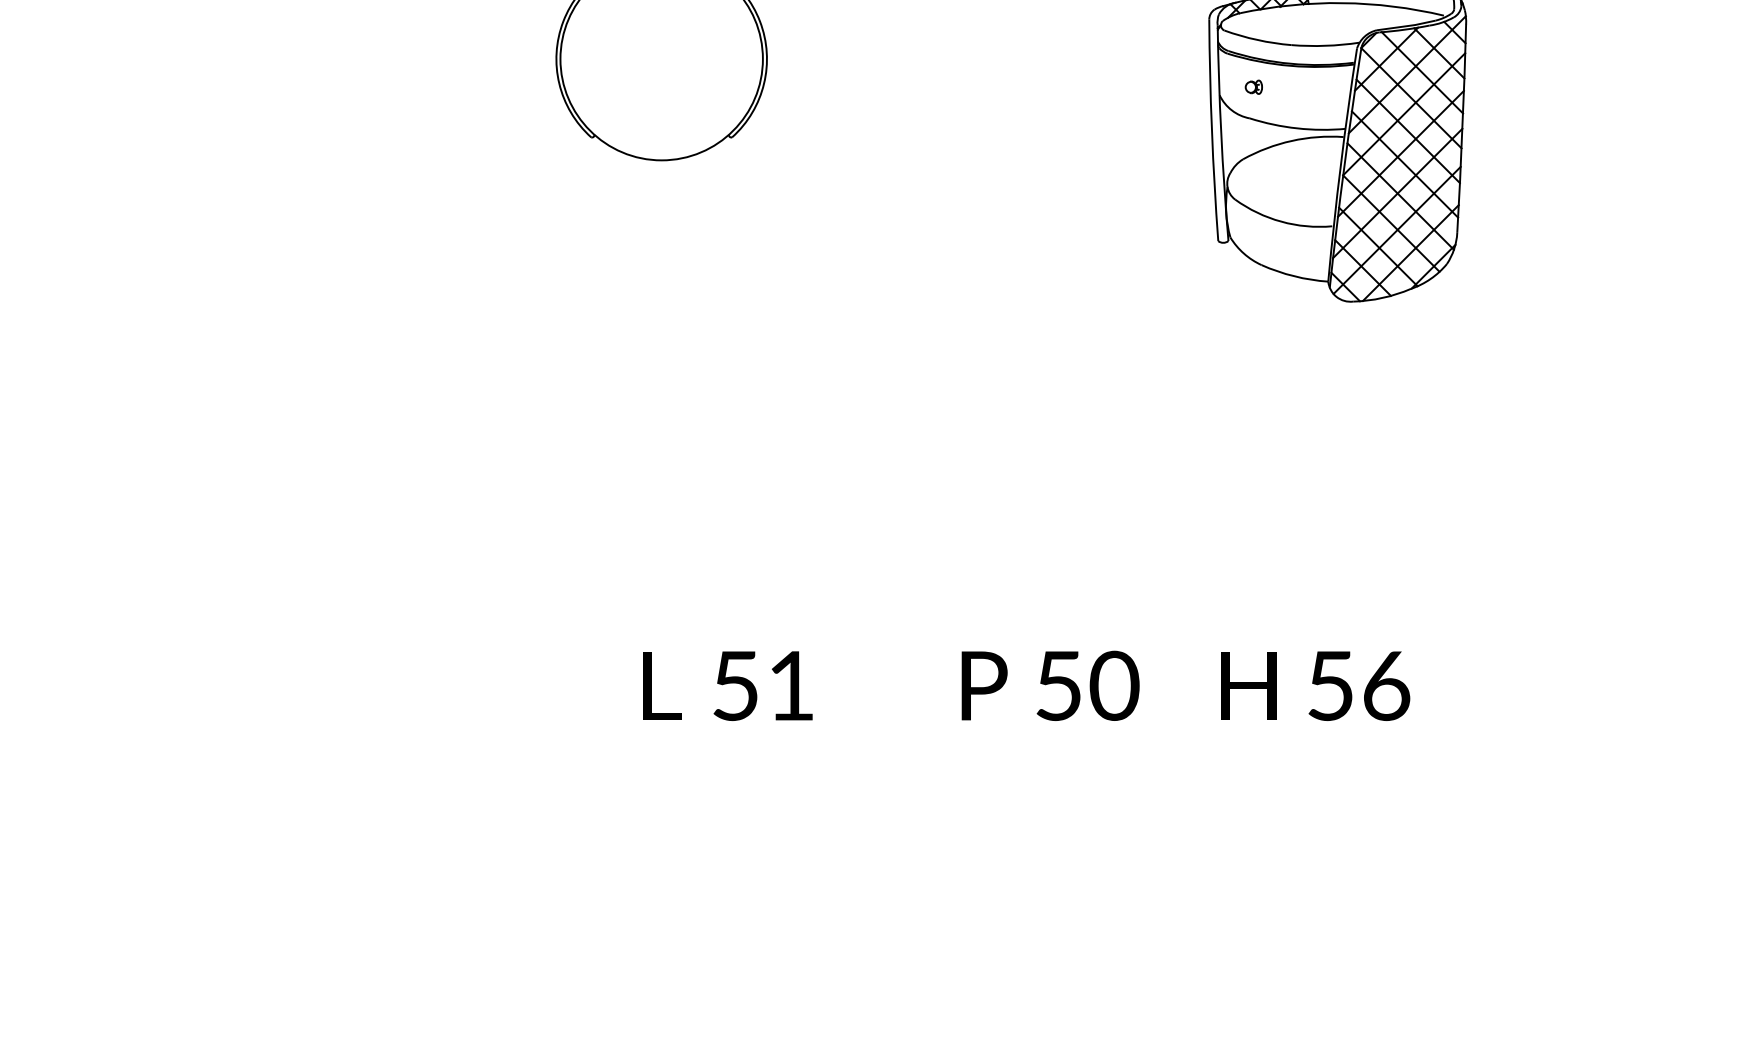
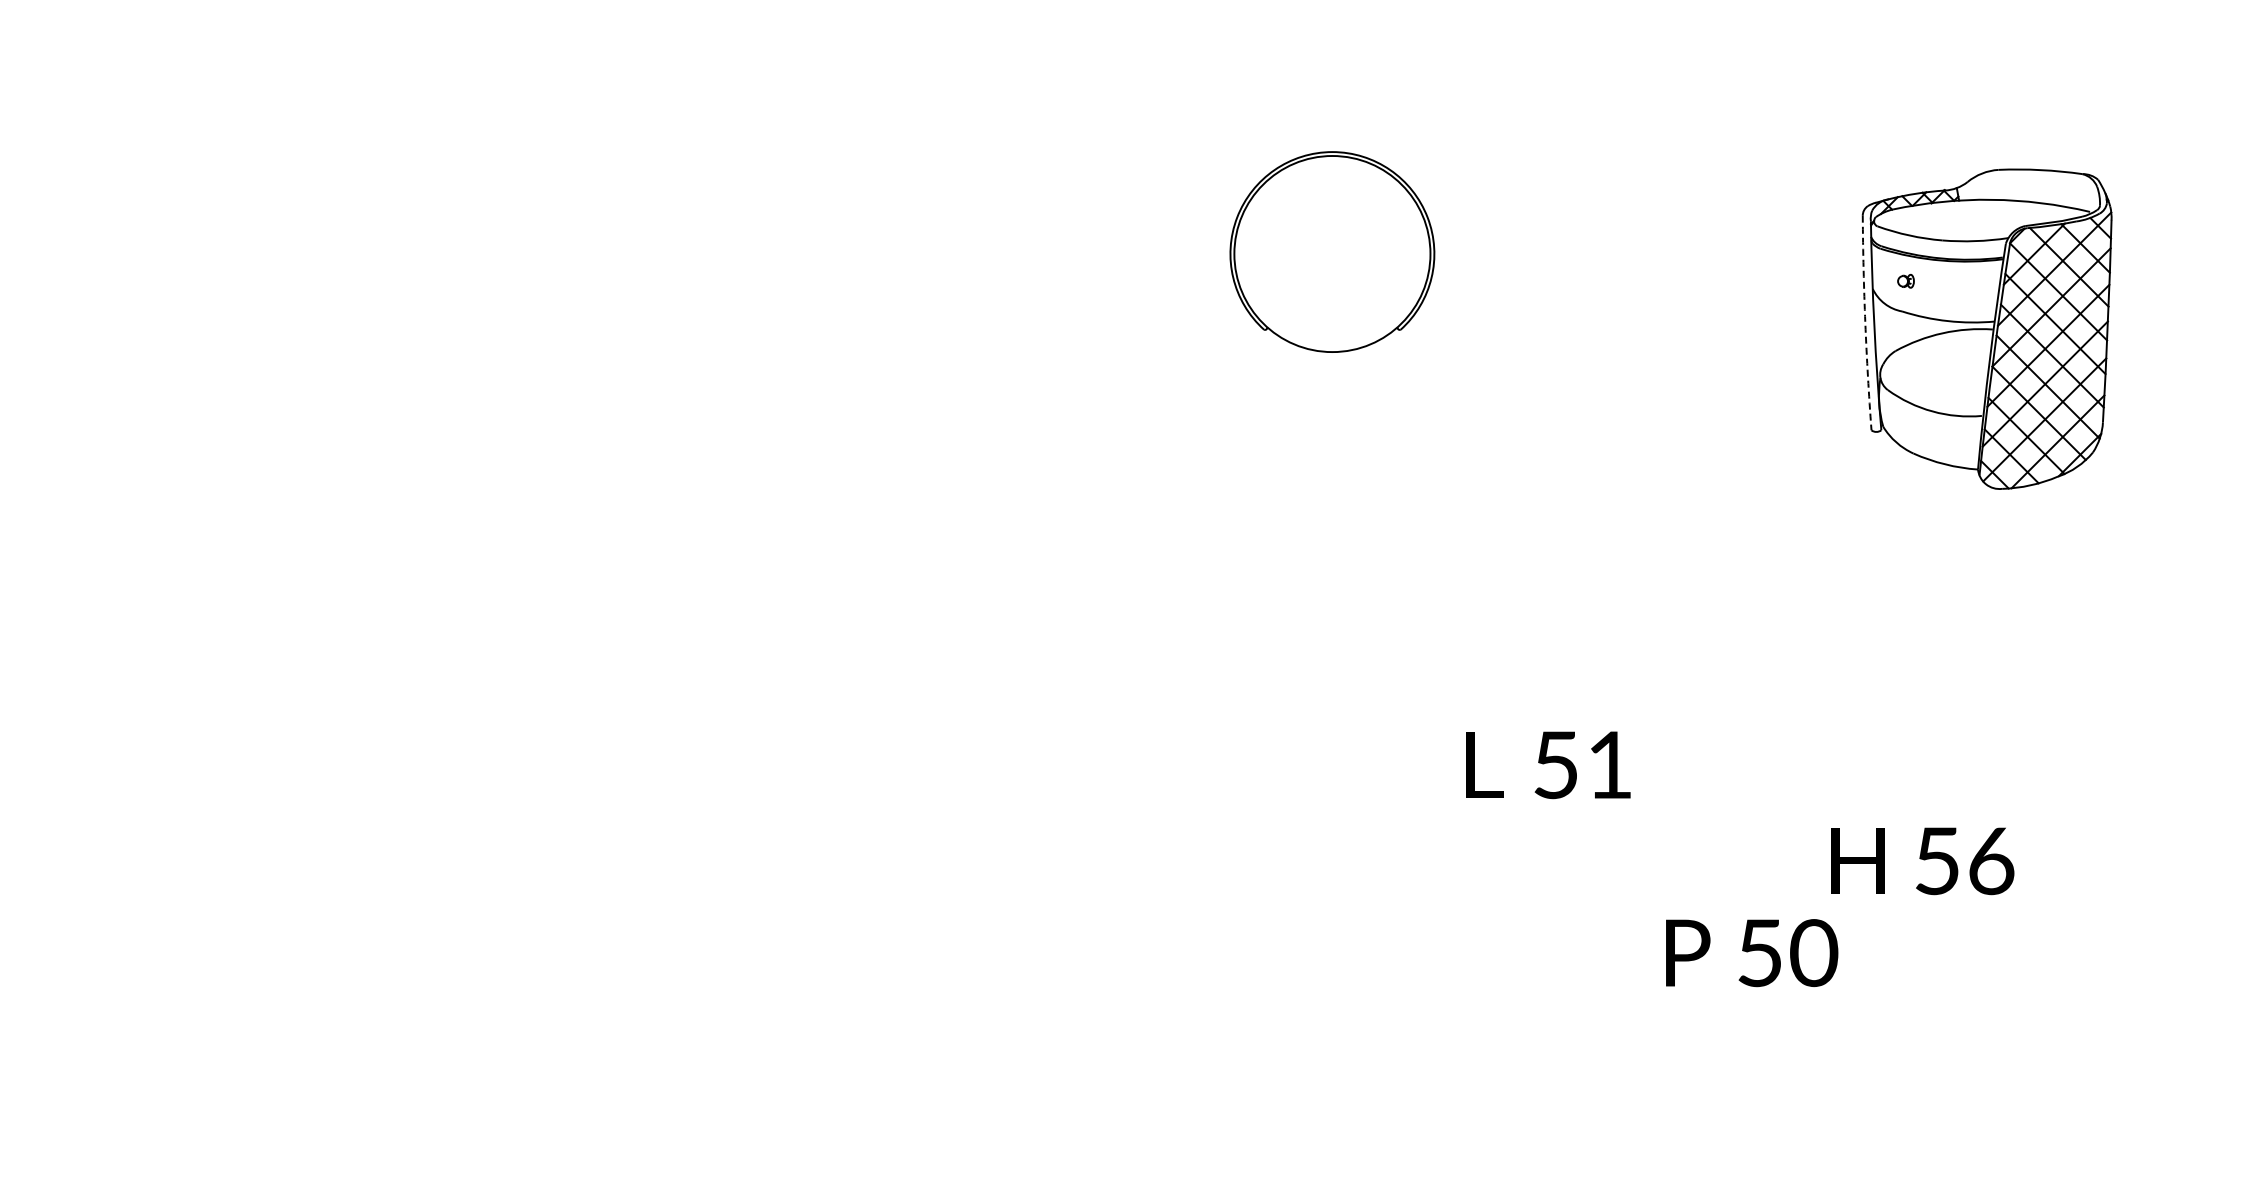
arc: (1212, 130) -> (1865, 323), solid -> dashed
text: (727, 686) -> (1548, 765), moved
text: (1051, 686) -> (1752, 953), moved
text: (1315, 686) -> (1922, 861), moved

